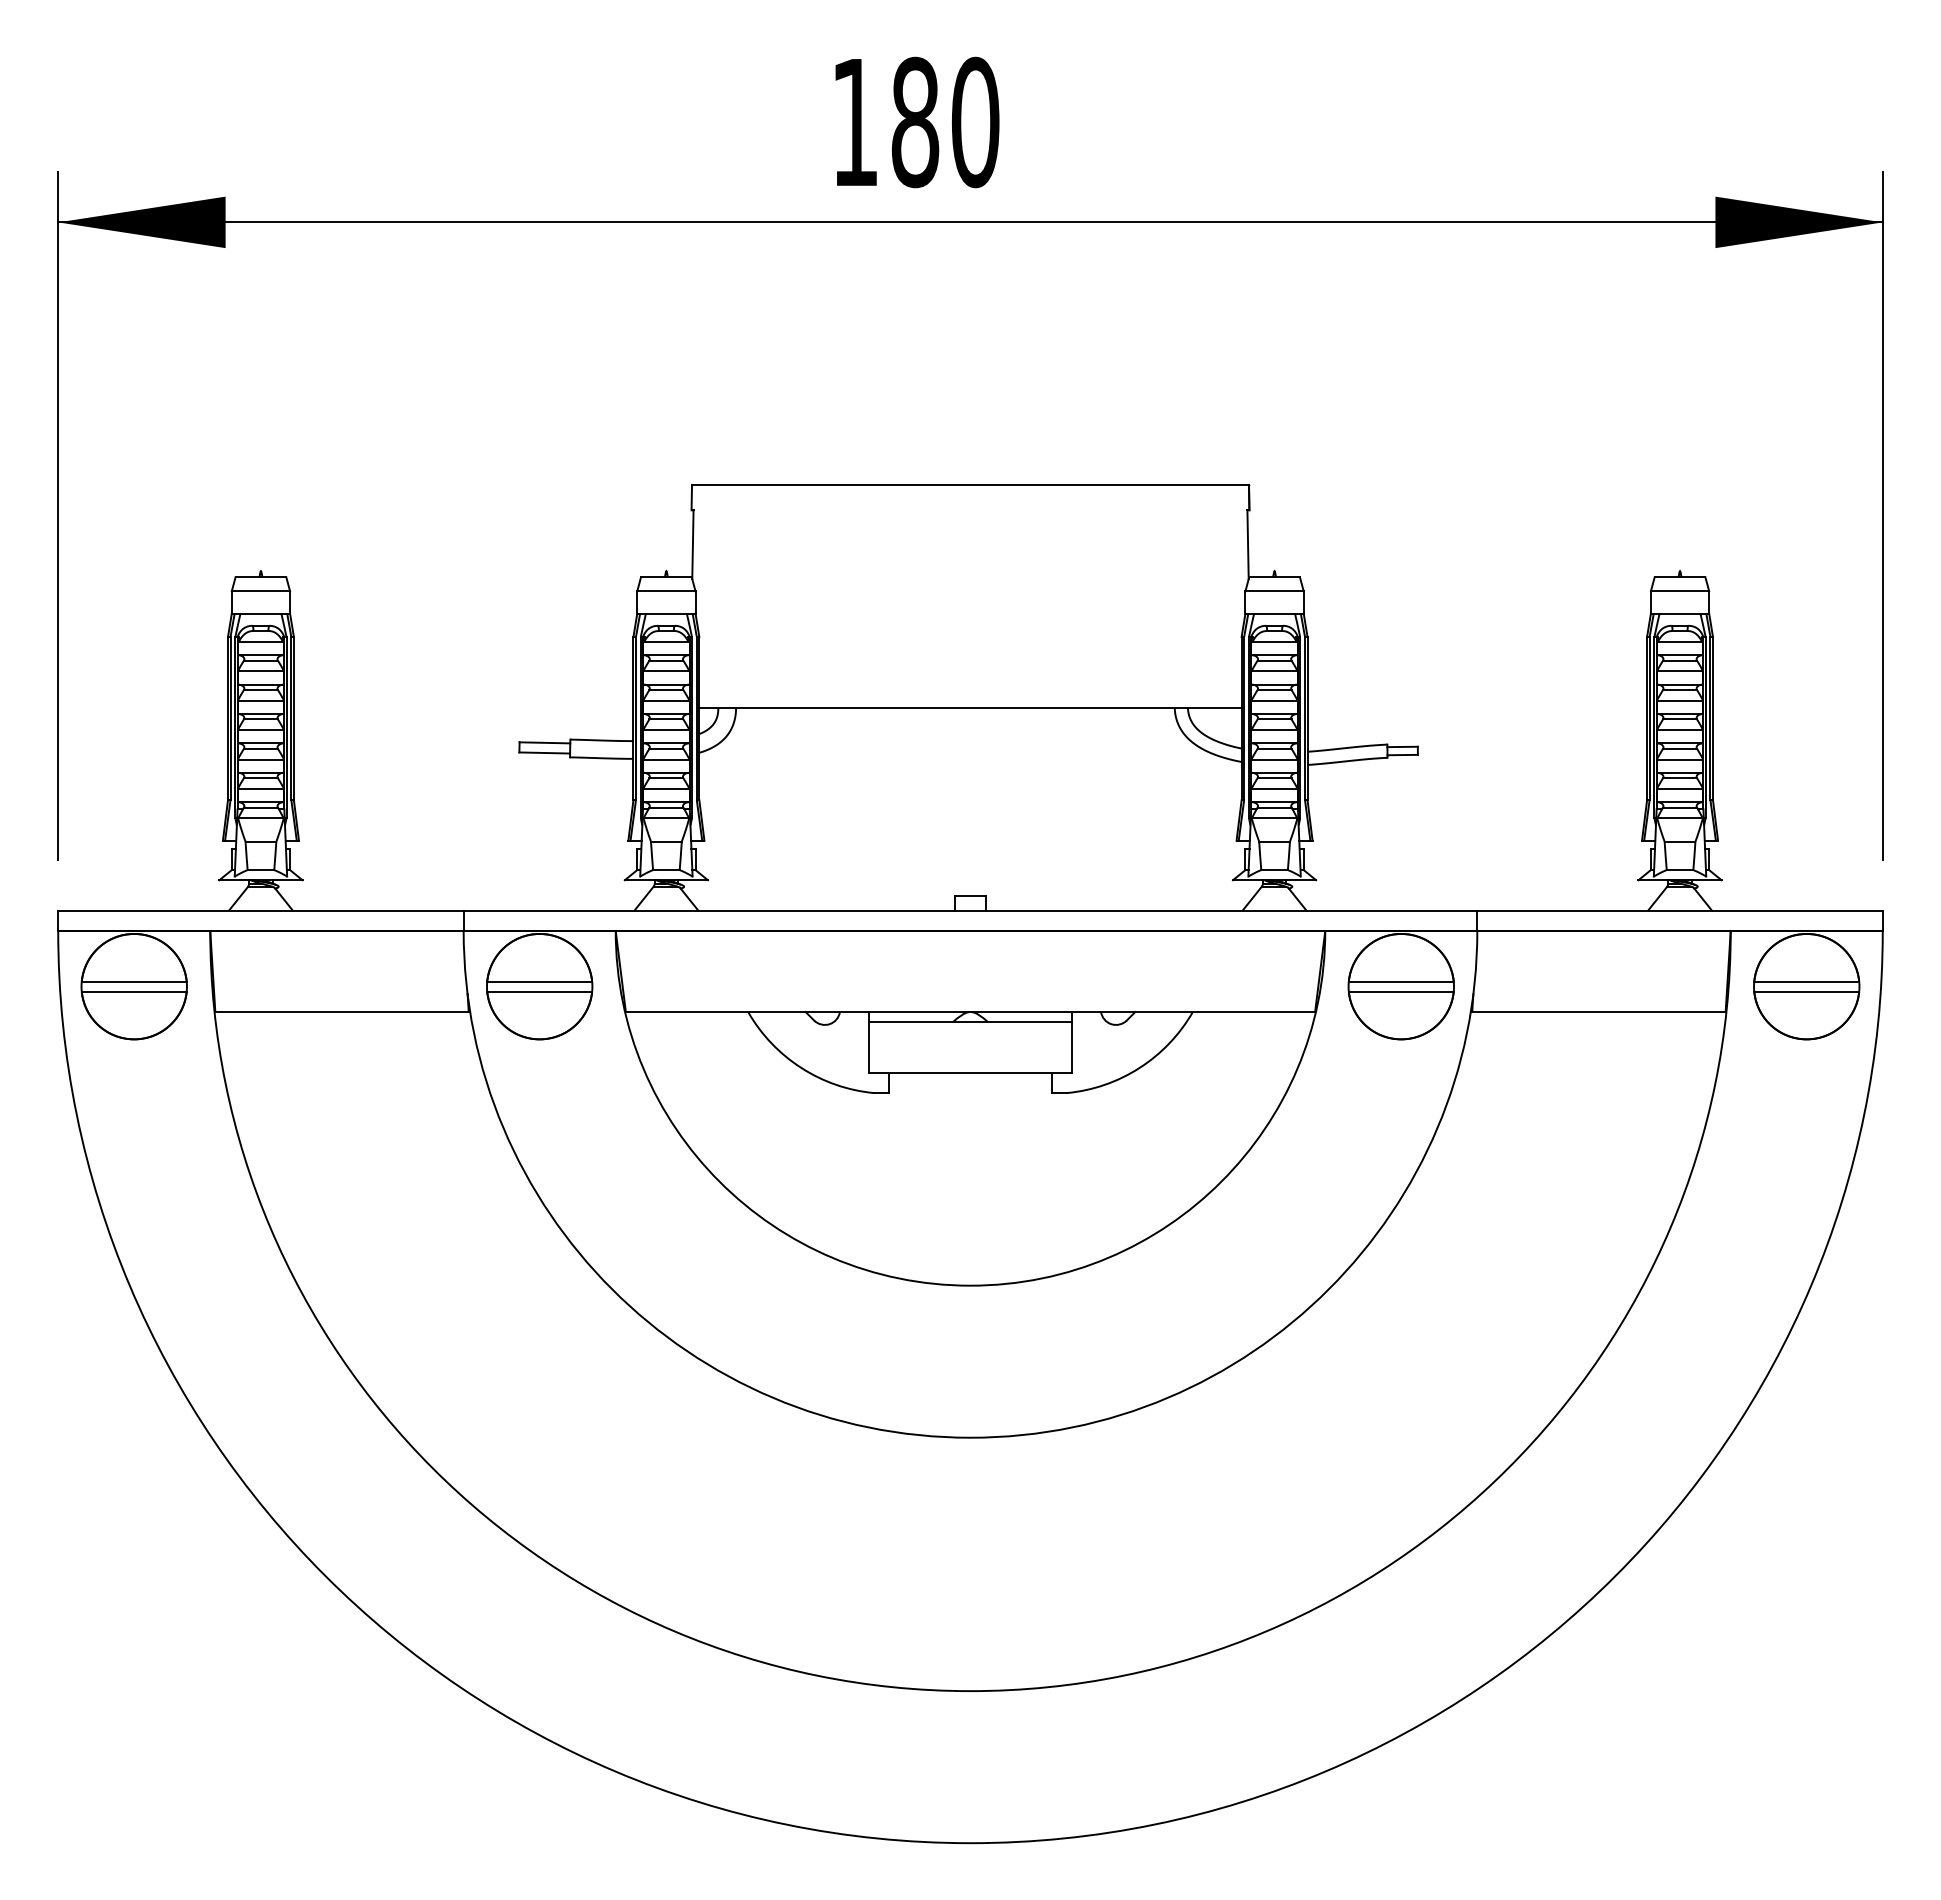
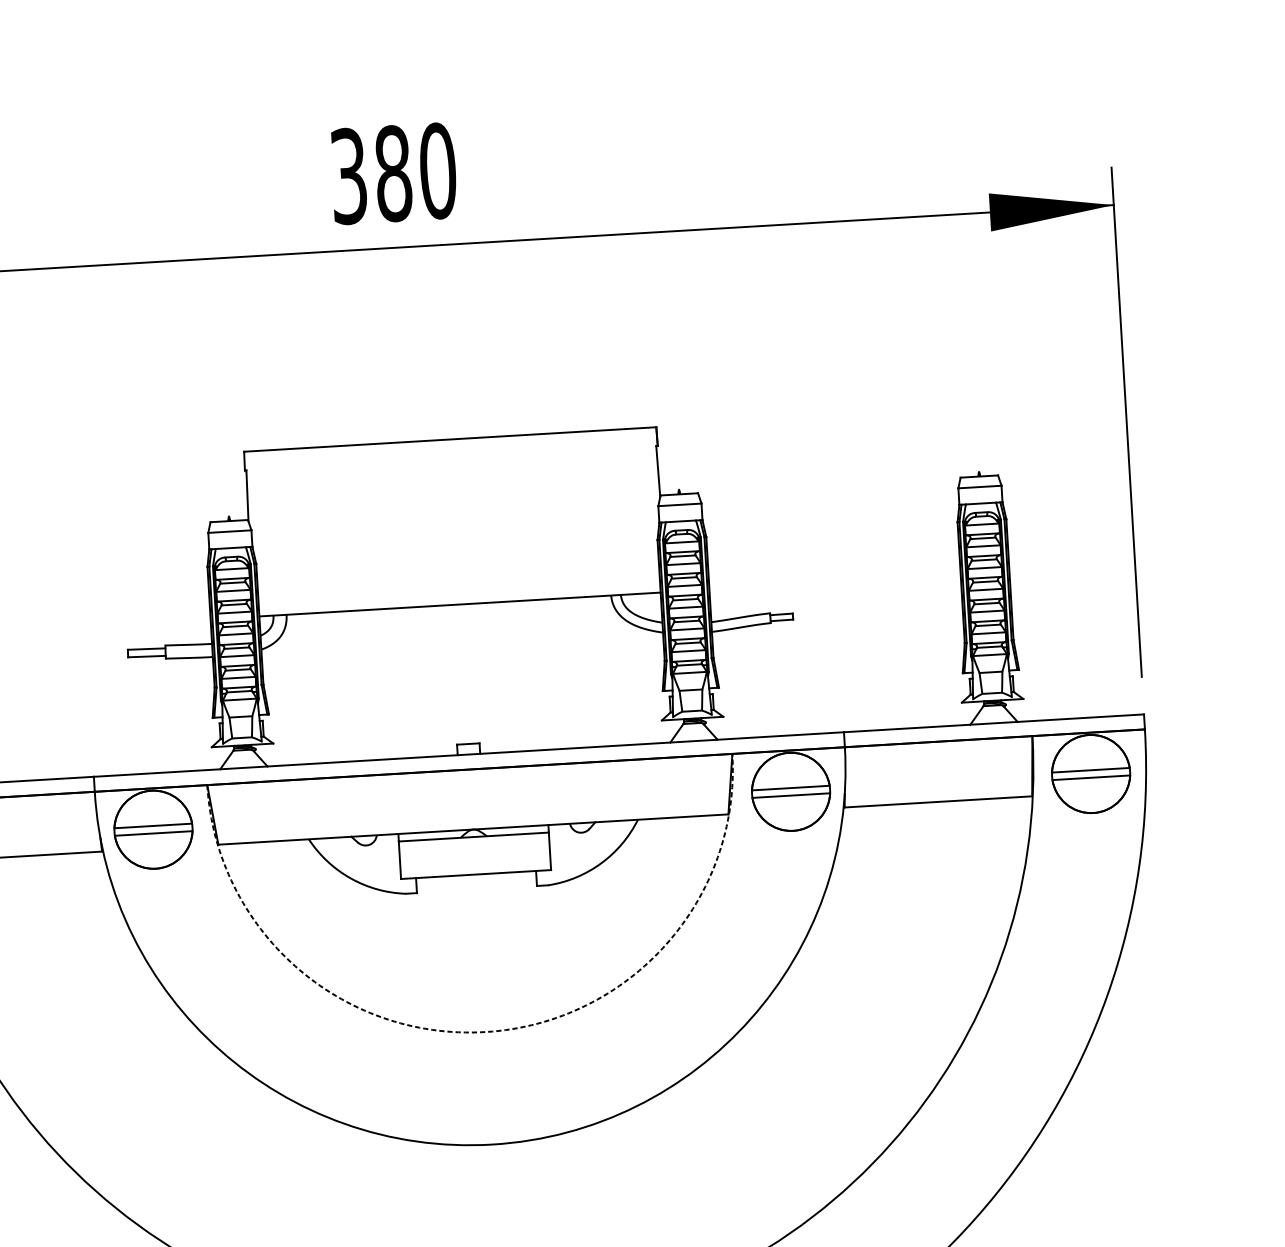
text: (854, 122) -> (348, 176), 180 -> 380
arc: (970, 1285) -> (485, 1031), solid -> dashed

